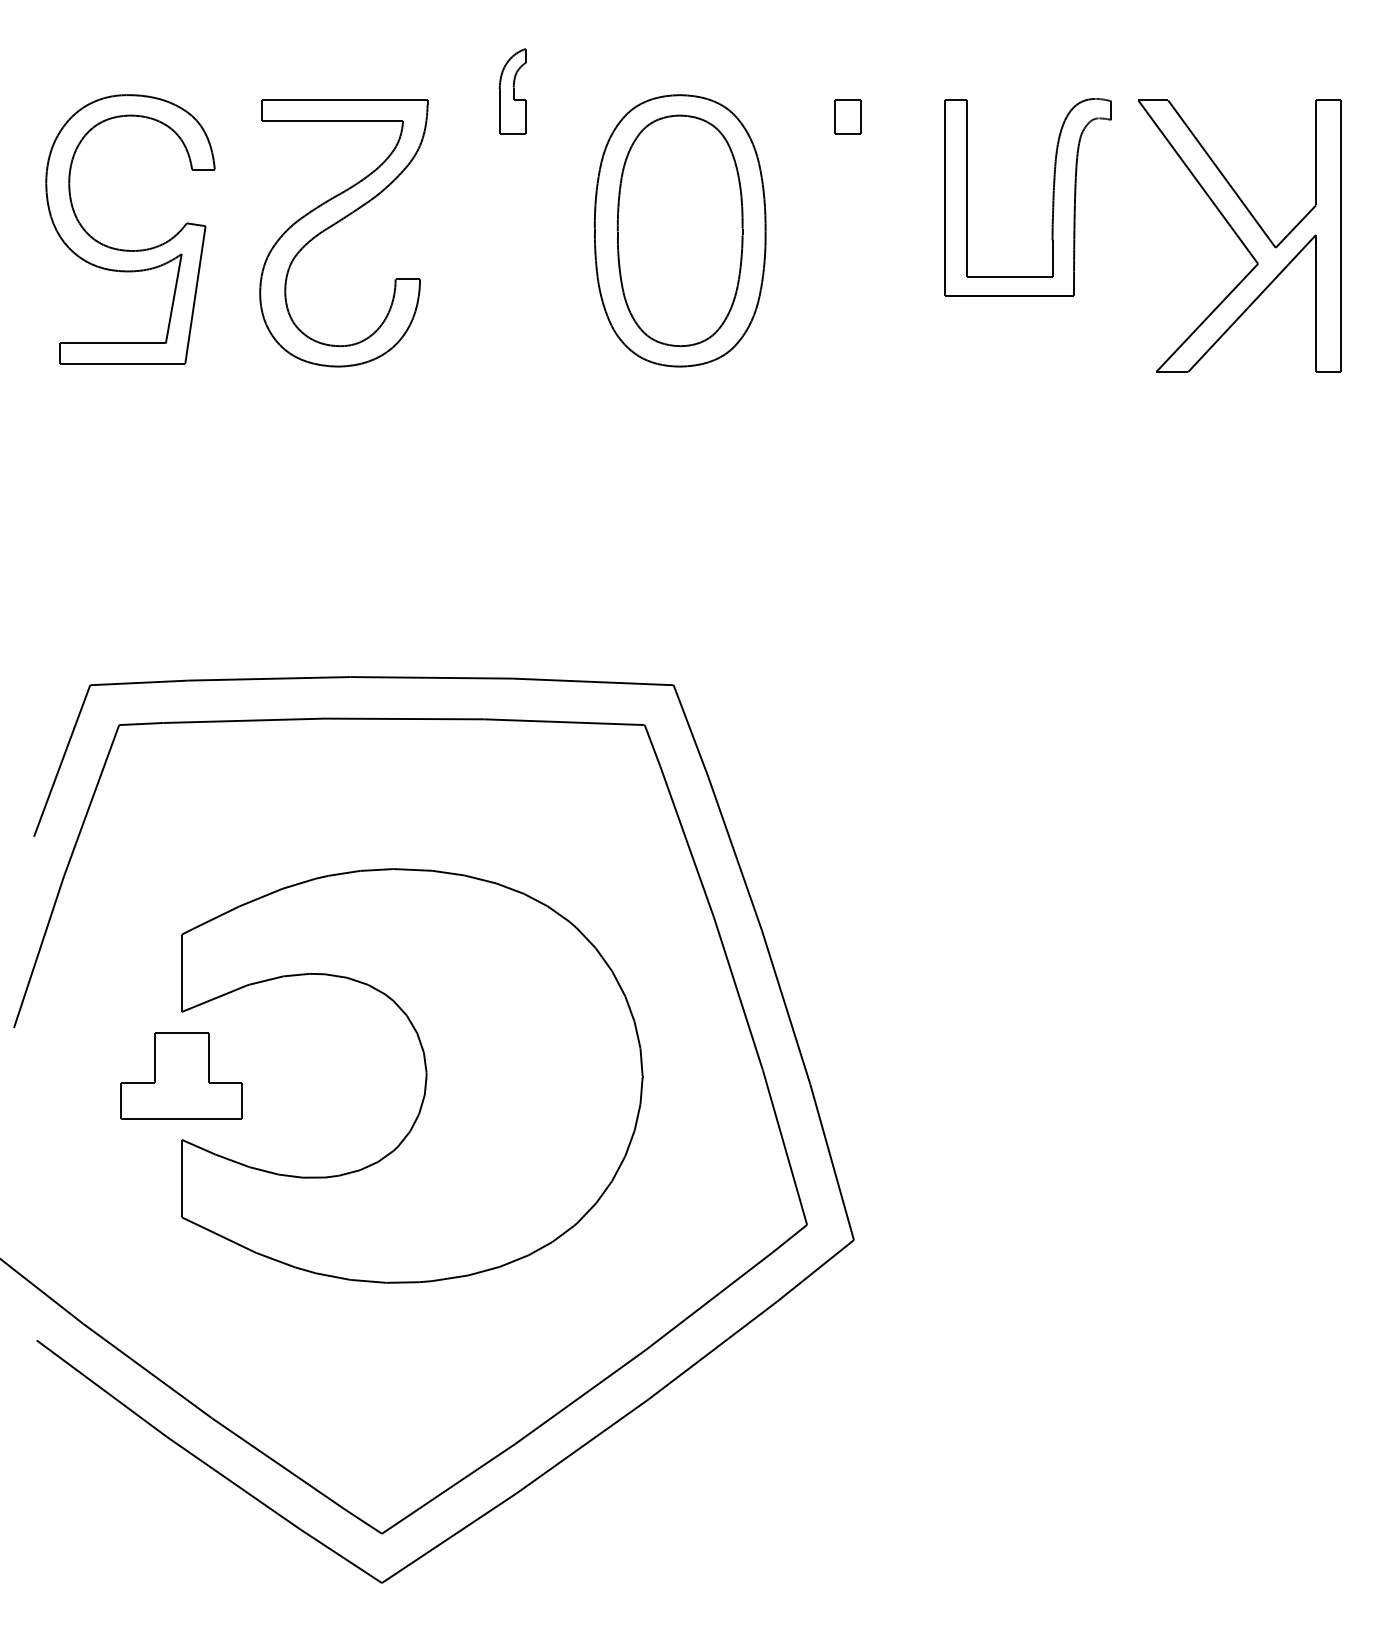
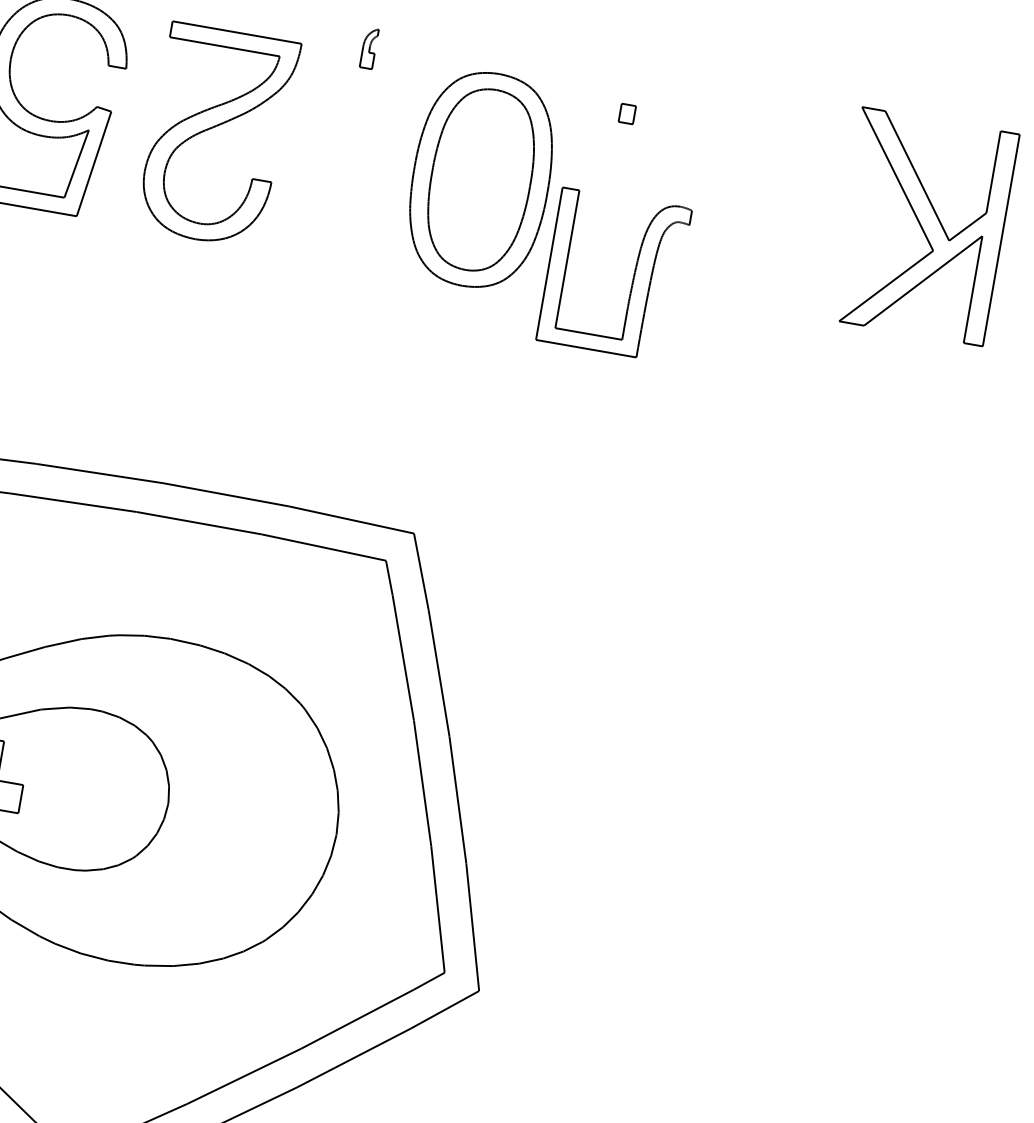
part: (512, 91) -> (369, 48), size x0.6
part: (847, 116) -> (627, 113), size x0.7
part: (1052, 197) -> (633, 277), moved
part: (1239, 235) -> (922, 226), moved

